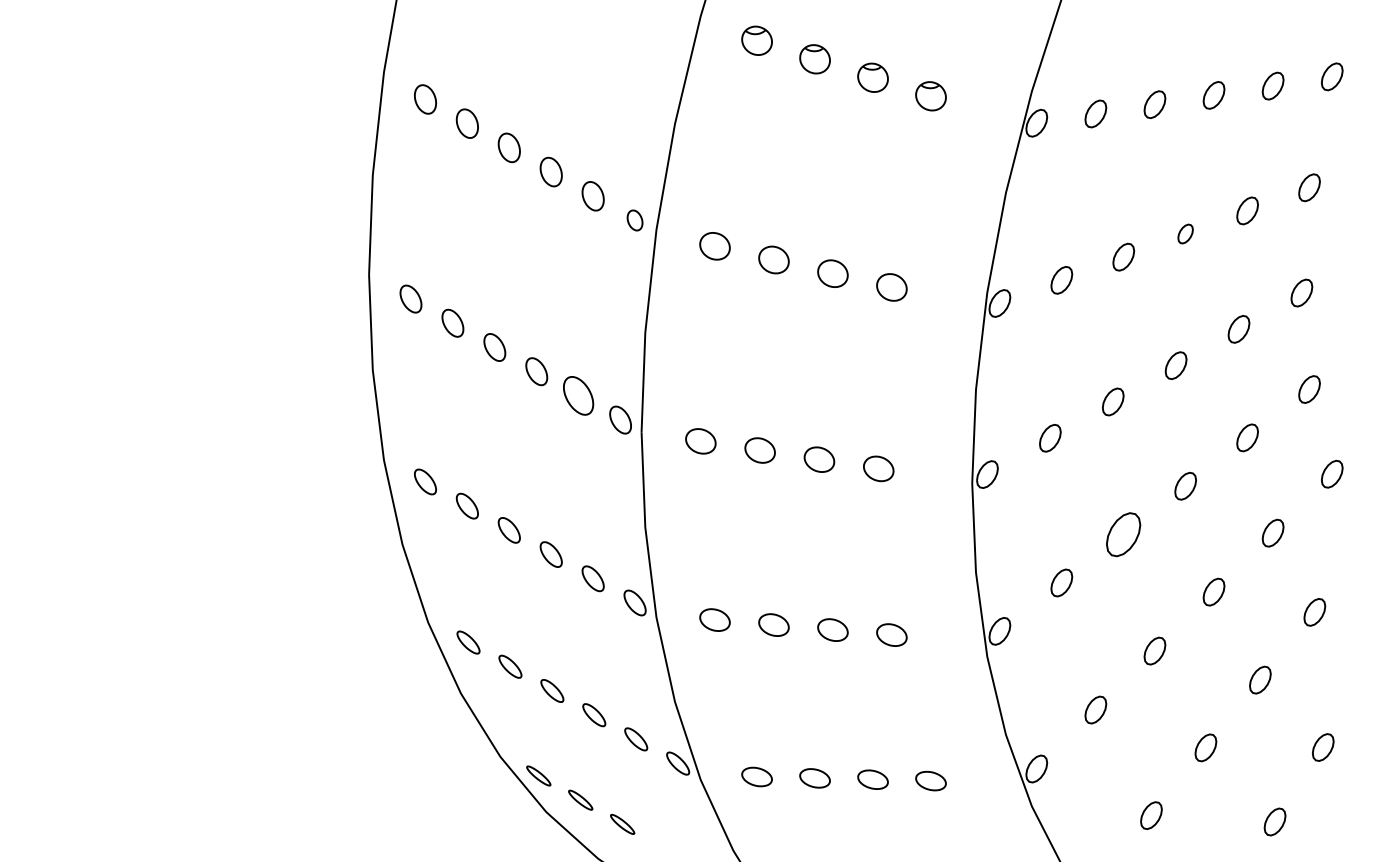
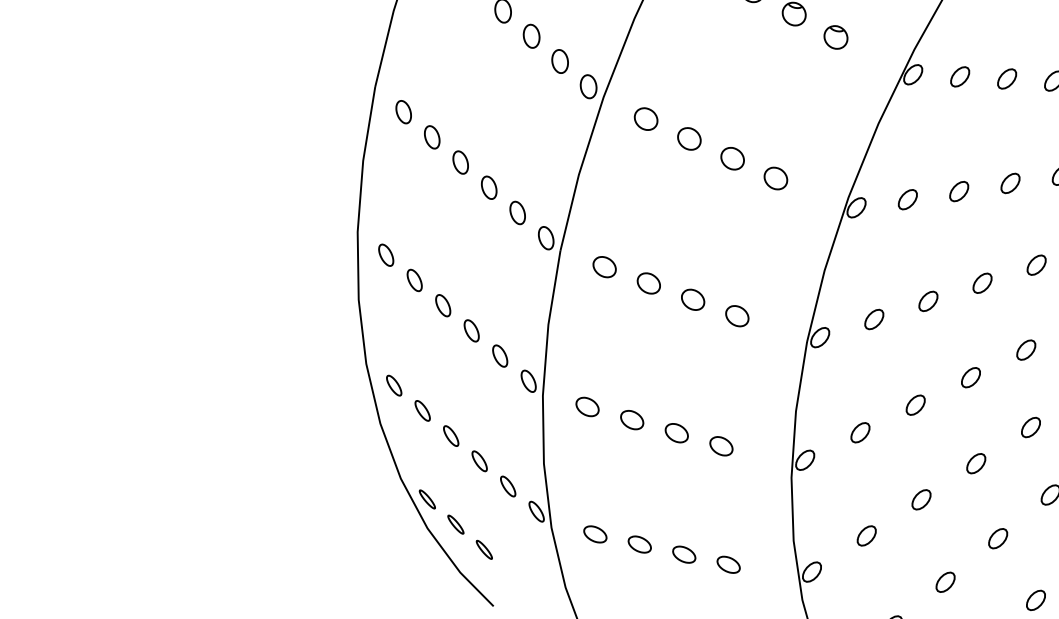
part: (634, 220) -> (588, 86), size x1.43
part: (1185, 233) -> (1010, 182), size x1.43
part: (578, 395) -> (517, 212), size x0.71
part: (1123, 534) -> (915, 405), size x0.62

